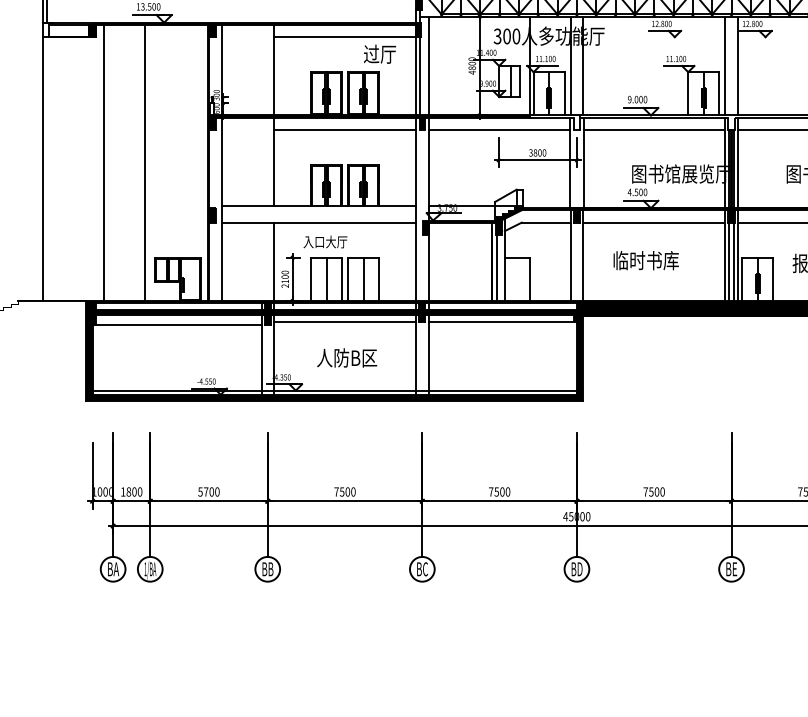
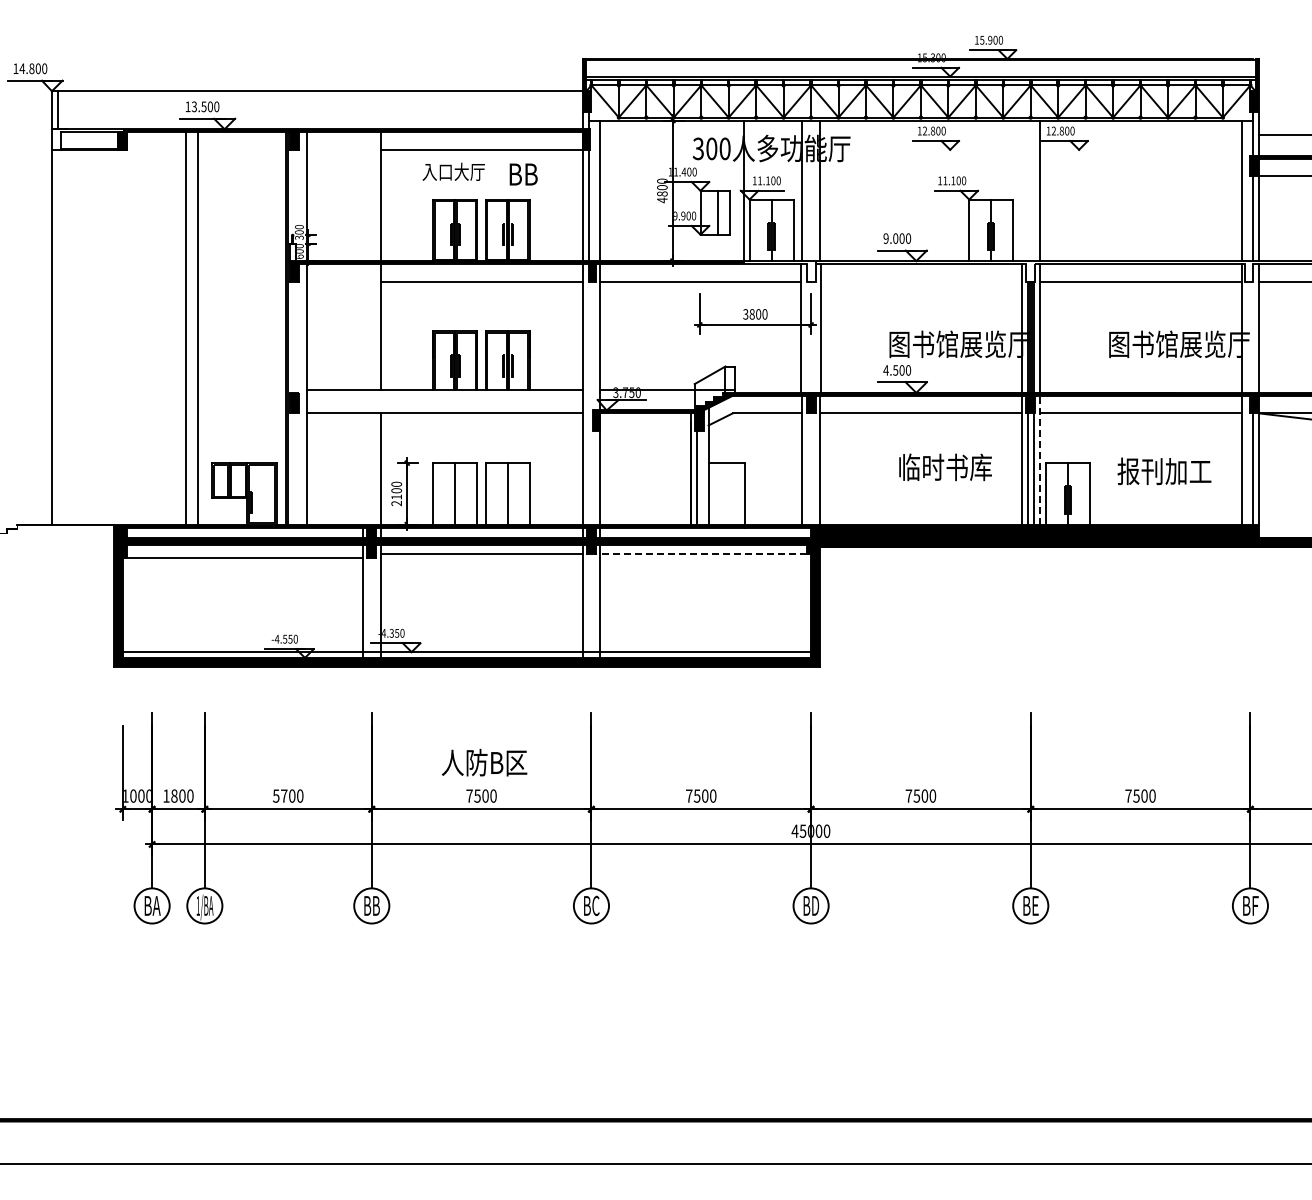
text: (380, 53) -> (531, 173), 过厅 -> BB
line: (725, 65) -> (1021, 190), removed
line: (653, 129) -> (920, 281), removed
line: (103, 162) -> (185, 328), moved
text: (325, 241) -> (453, 171), moved
line: (737, 255) -> (1039, 459), solid -> dashed
text: (646, 260) -> (945, 467), moved
line: (500, 321) -> (702, 553), solid -> dashed
text: (347, 357) -> (484, 762), moved

